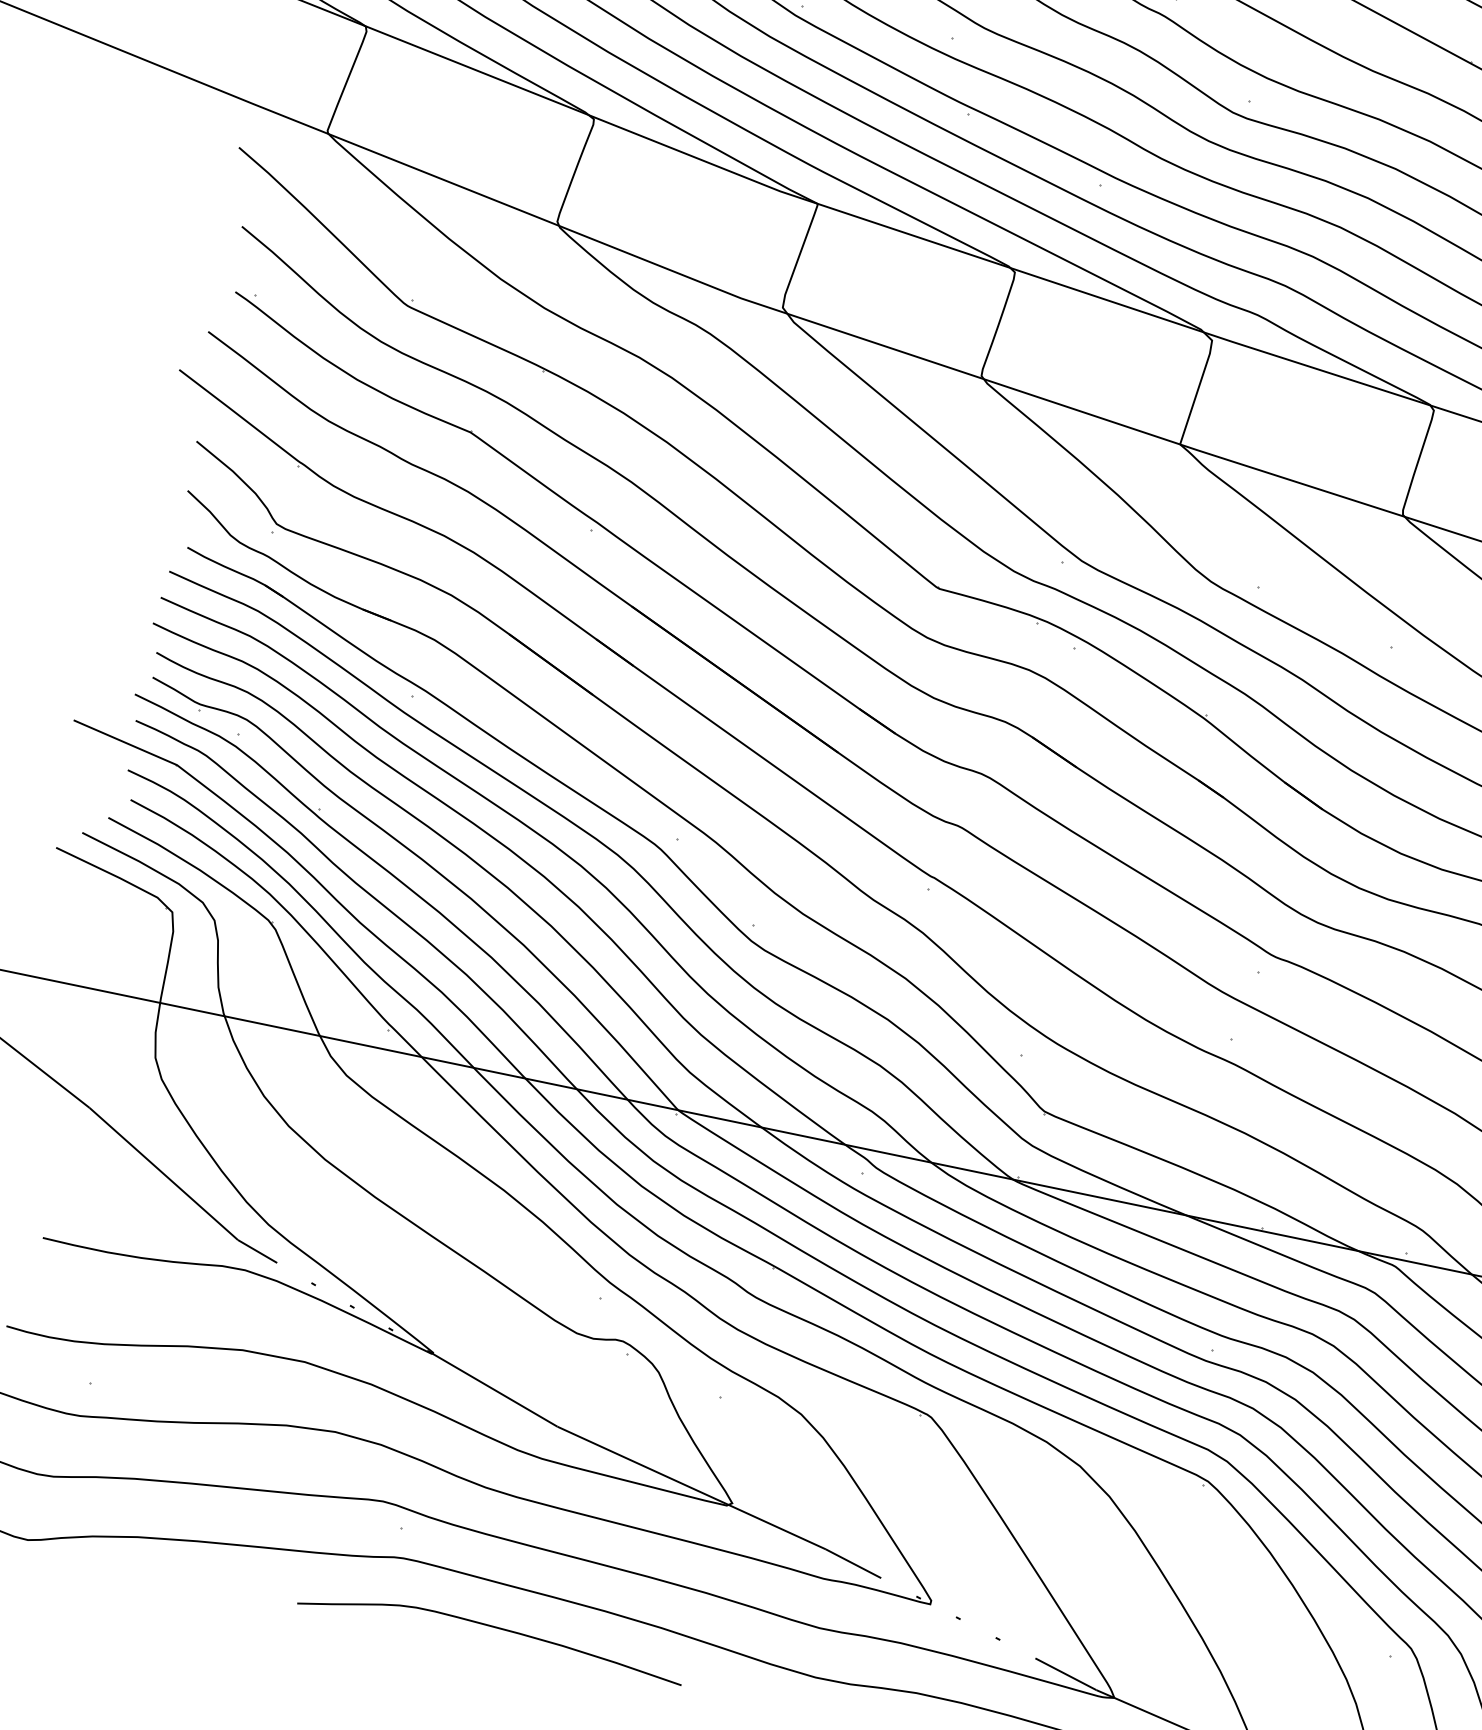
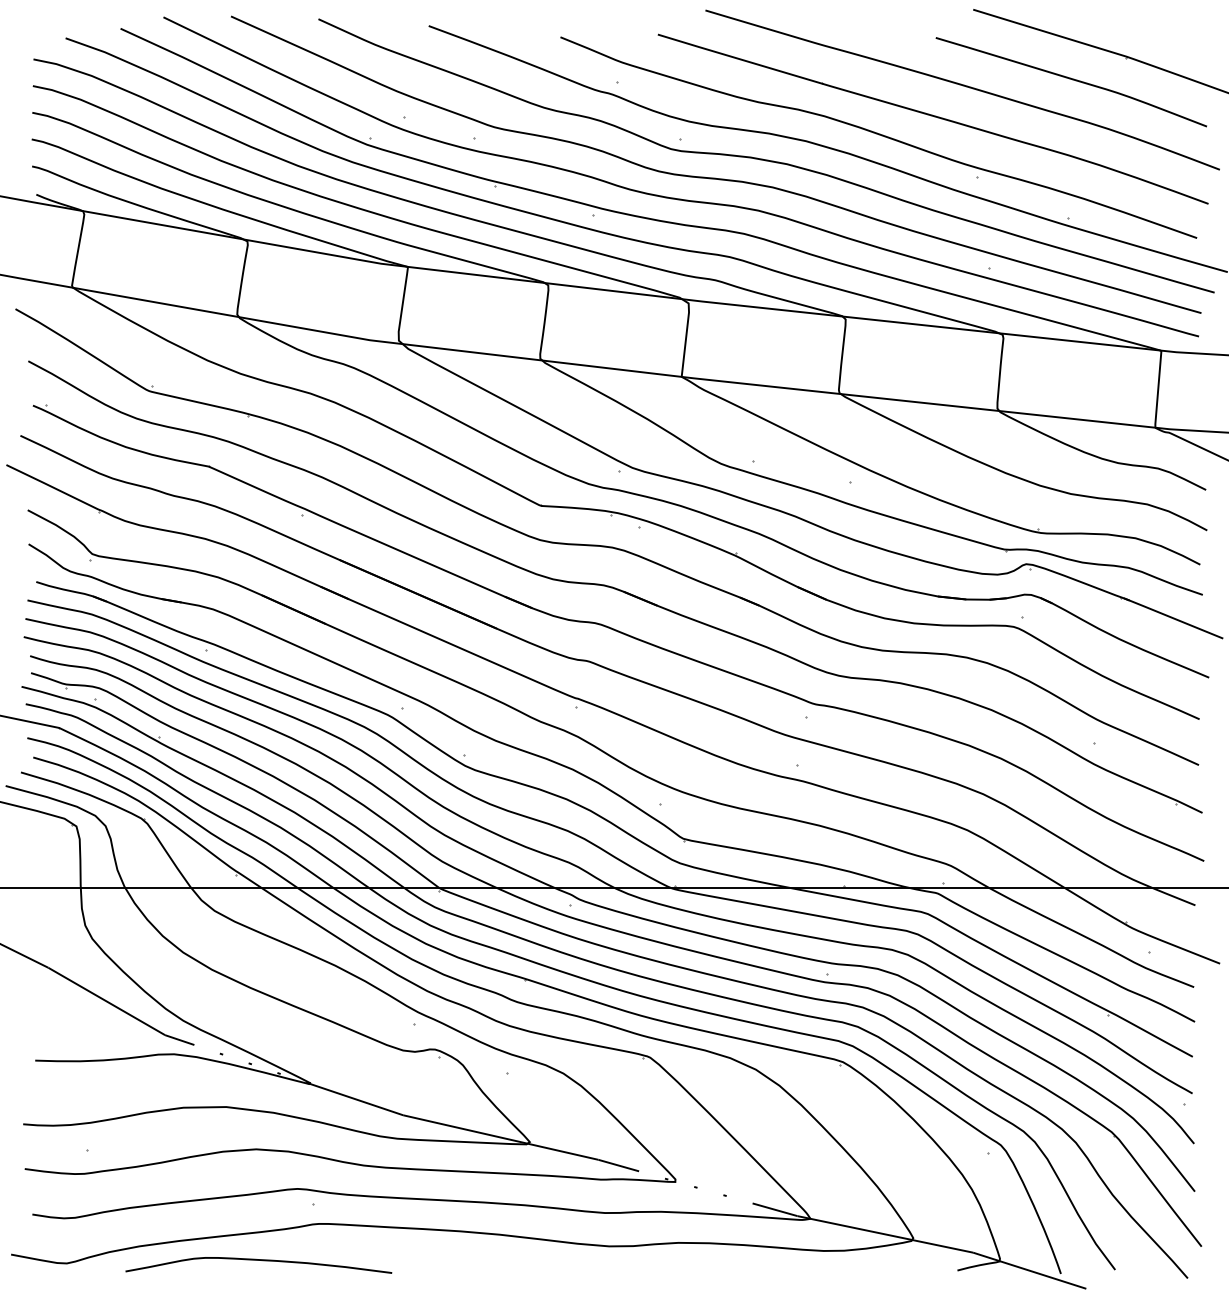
curve: (492, 1627) -> (258, 1260), moved

